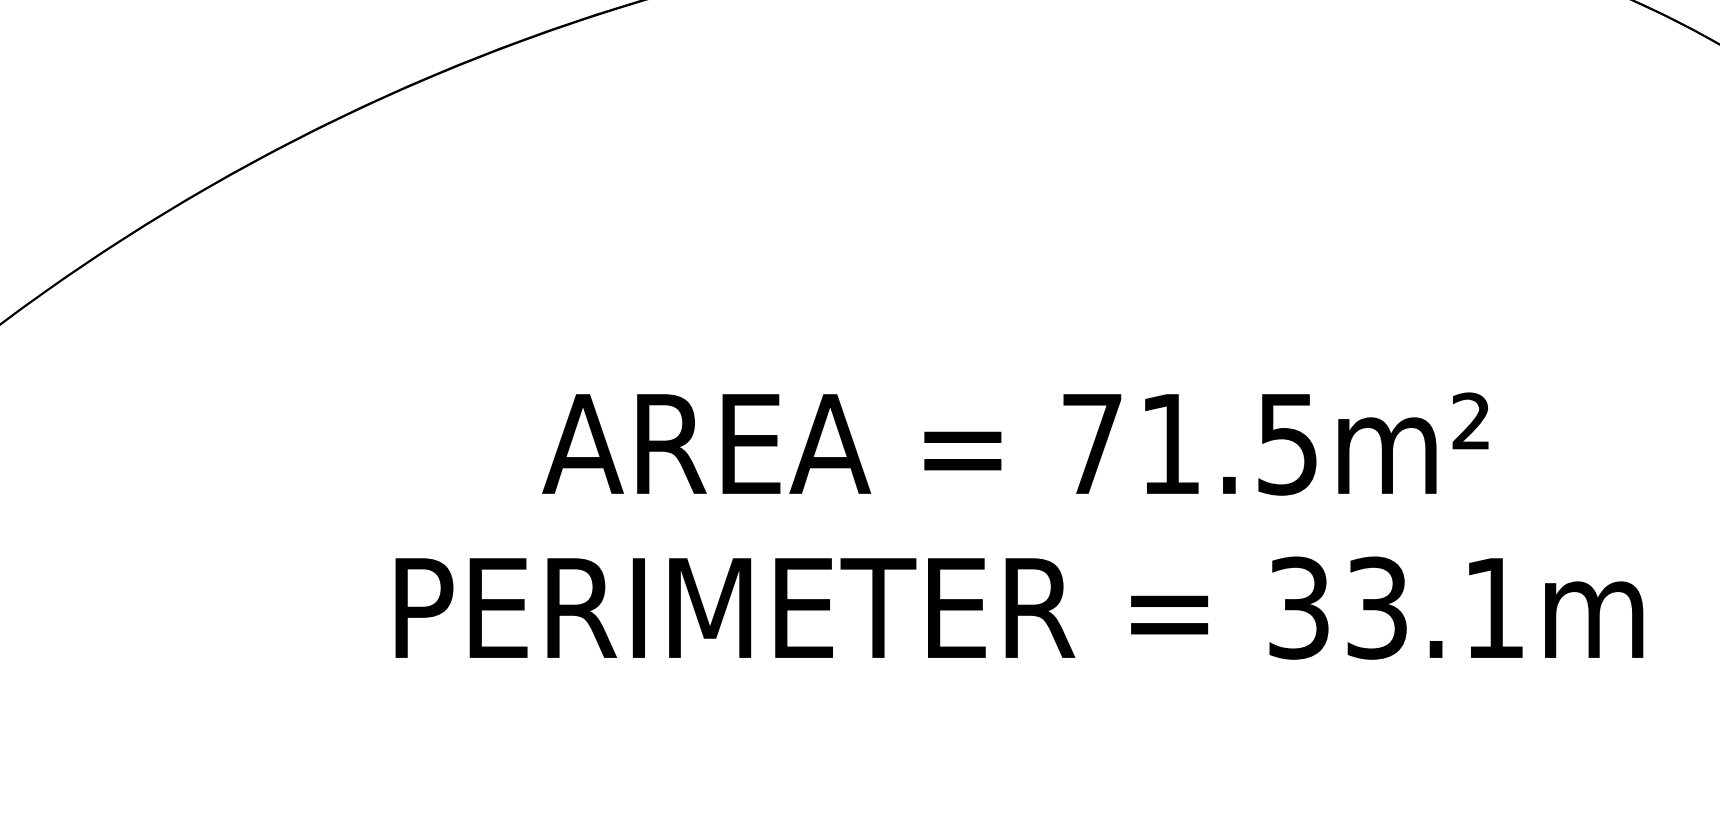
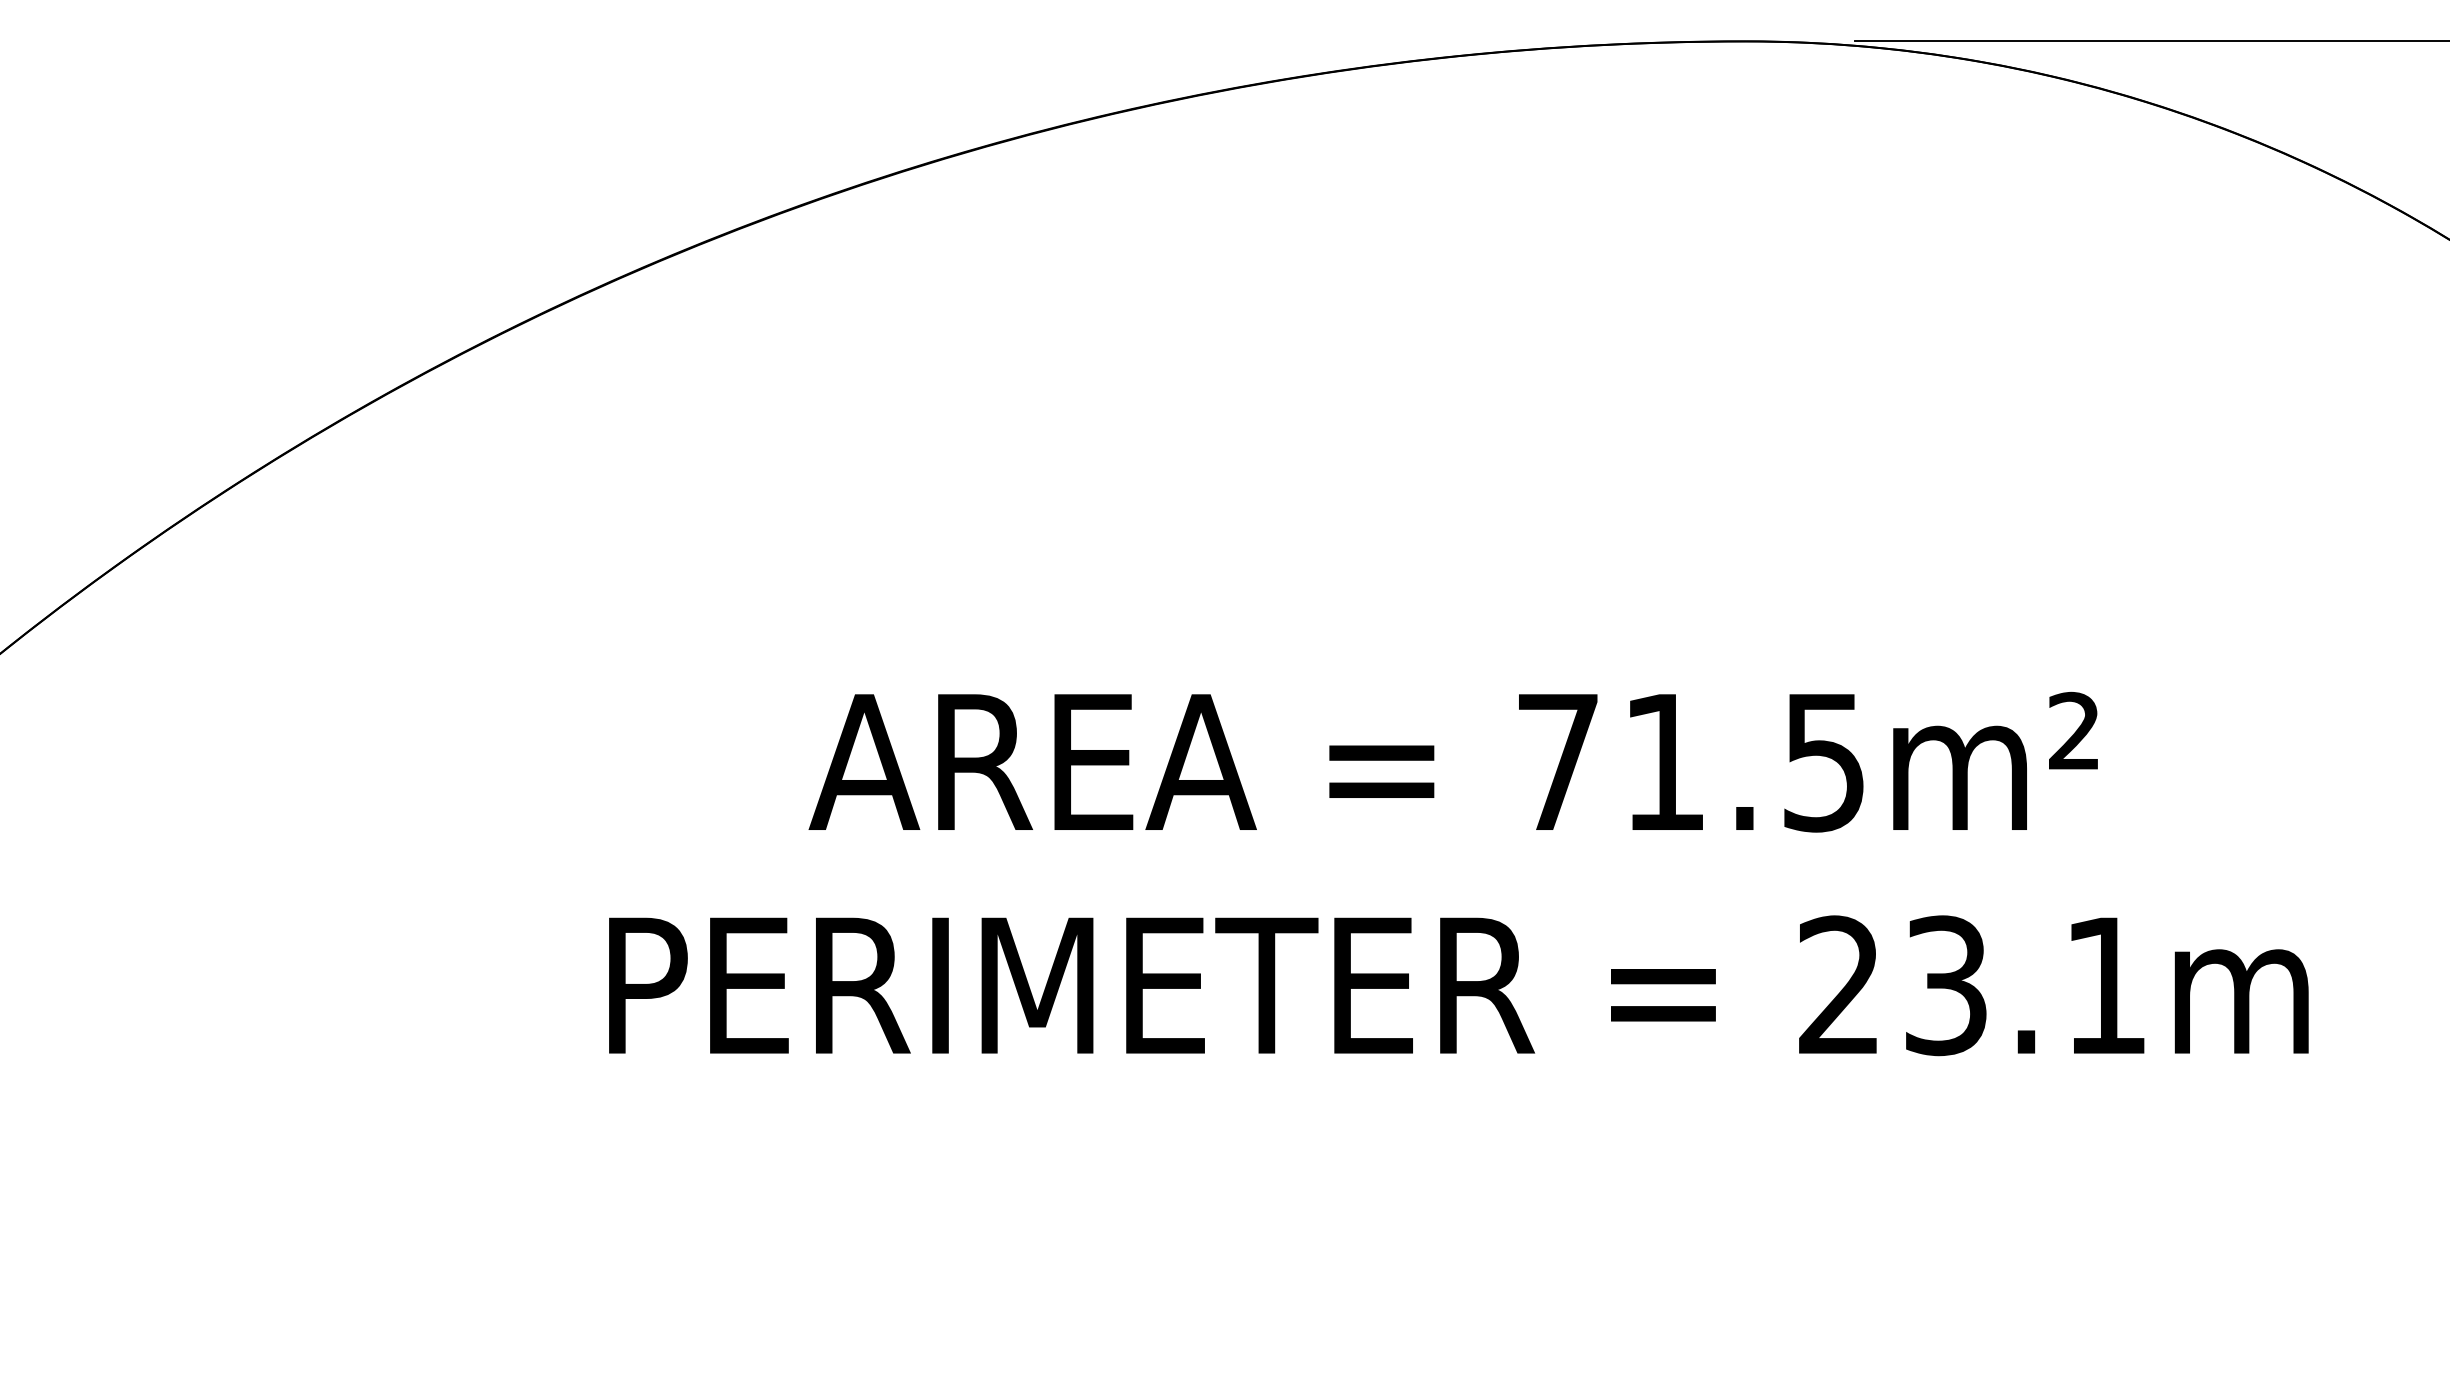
text: (1298, 607) -> (1839, 985), 33.1m -> 23.1m

